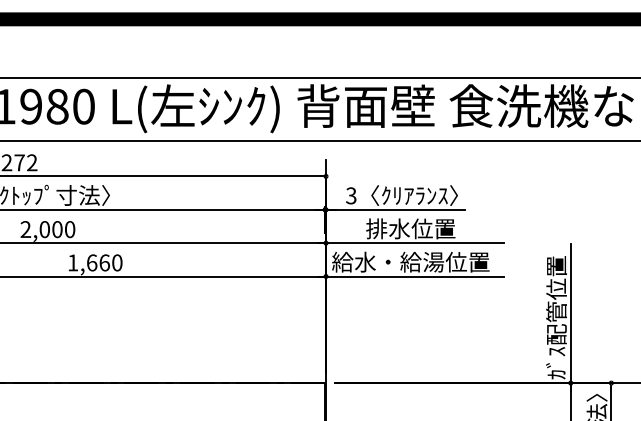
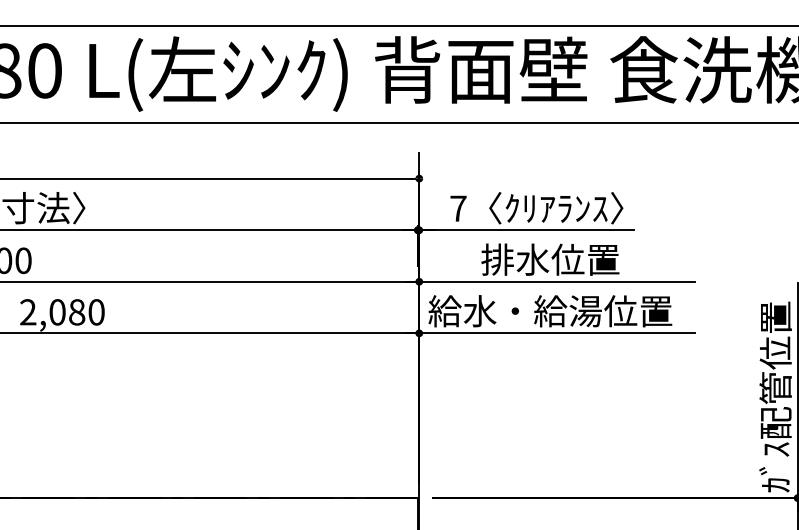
text: (351, 195) -> (458, 208), 3 -> 7
text: (88, 262) -> (52, 311), 1,660 -> 2,080

